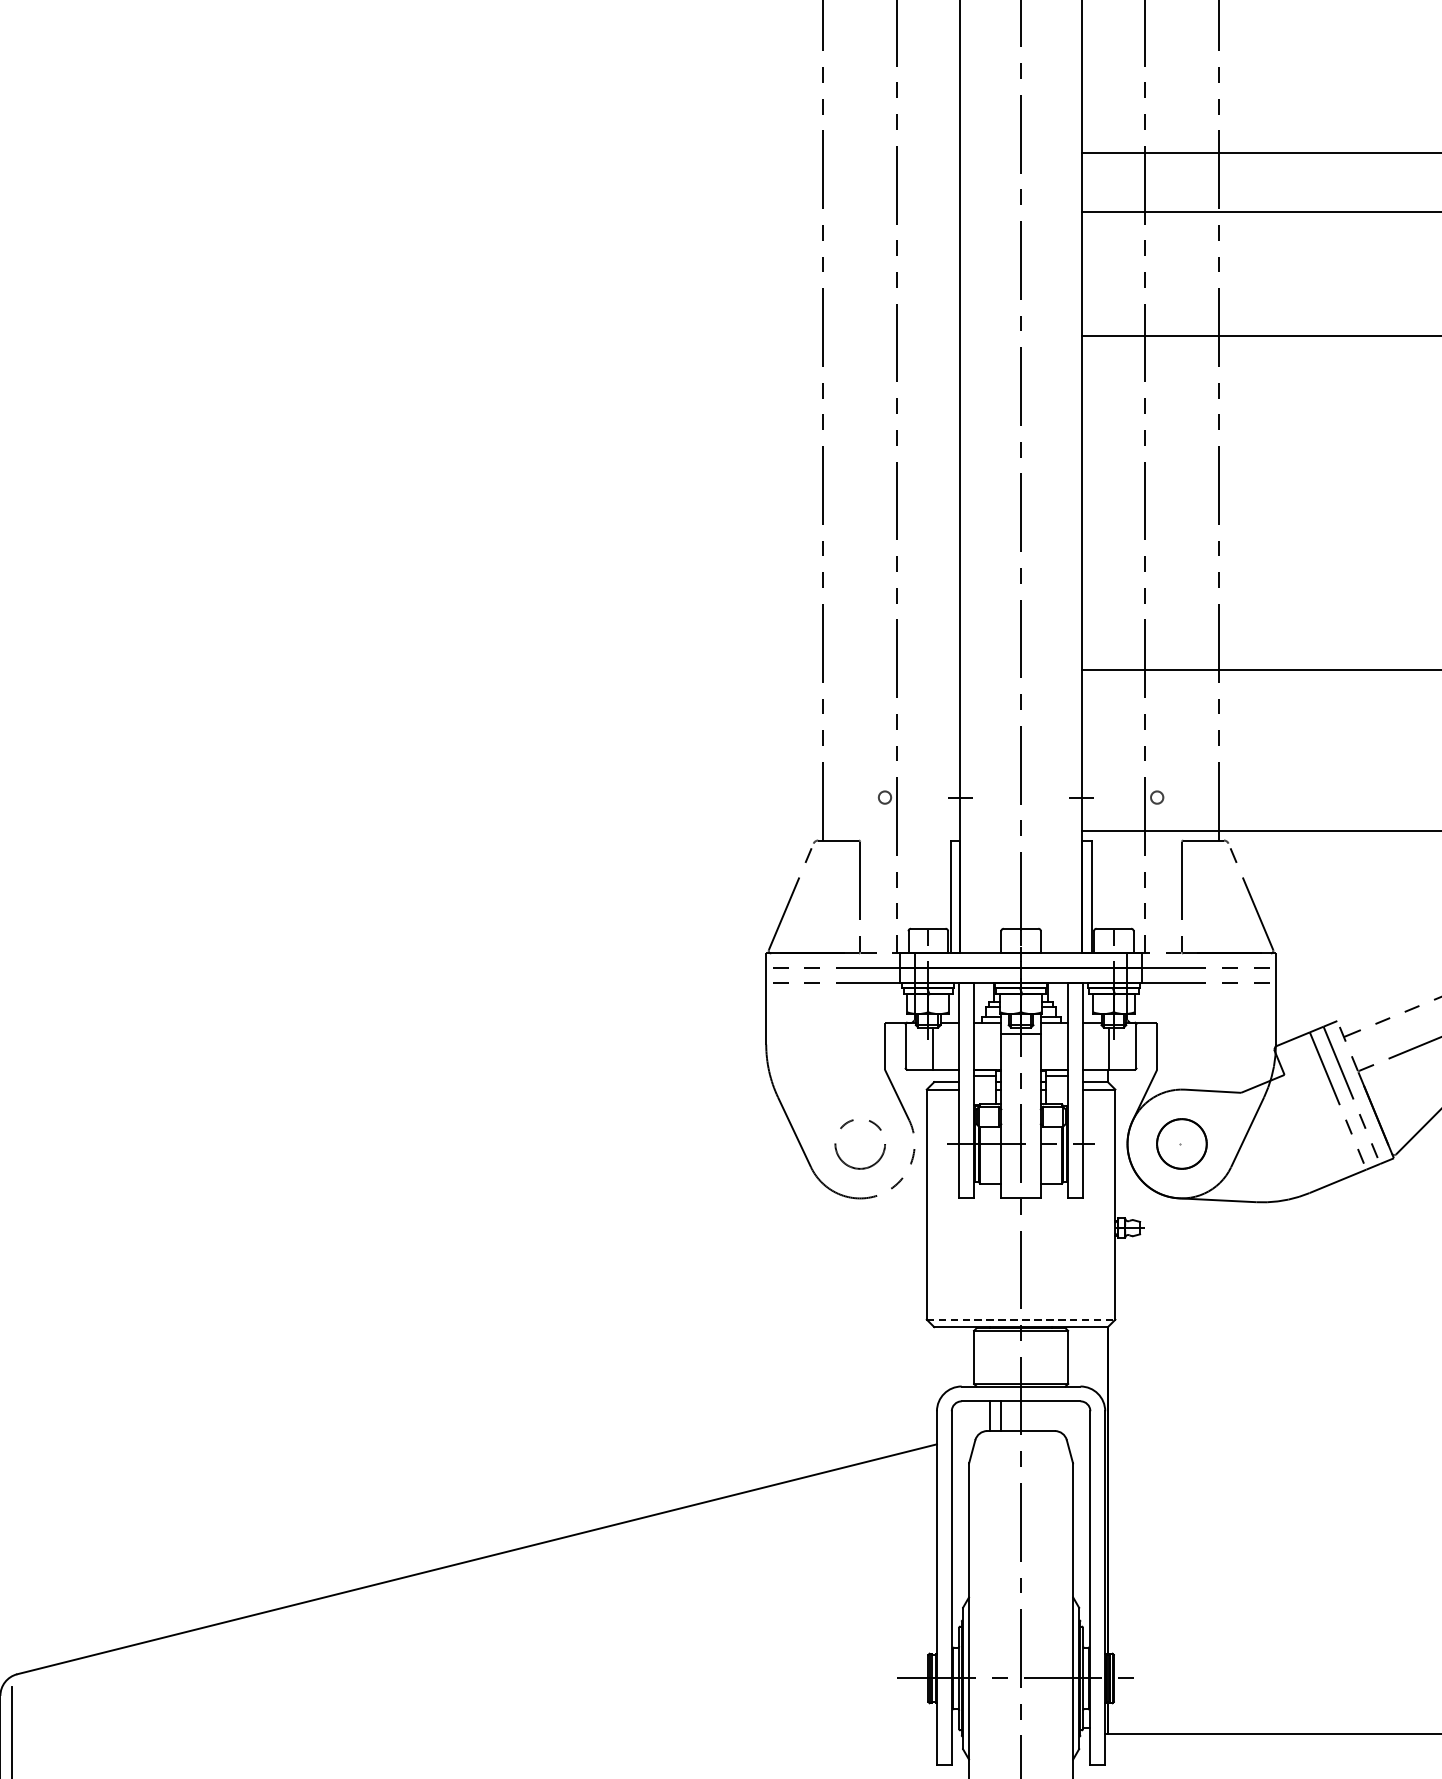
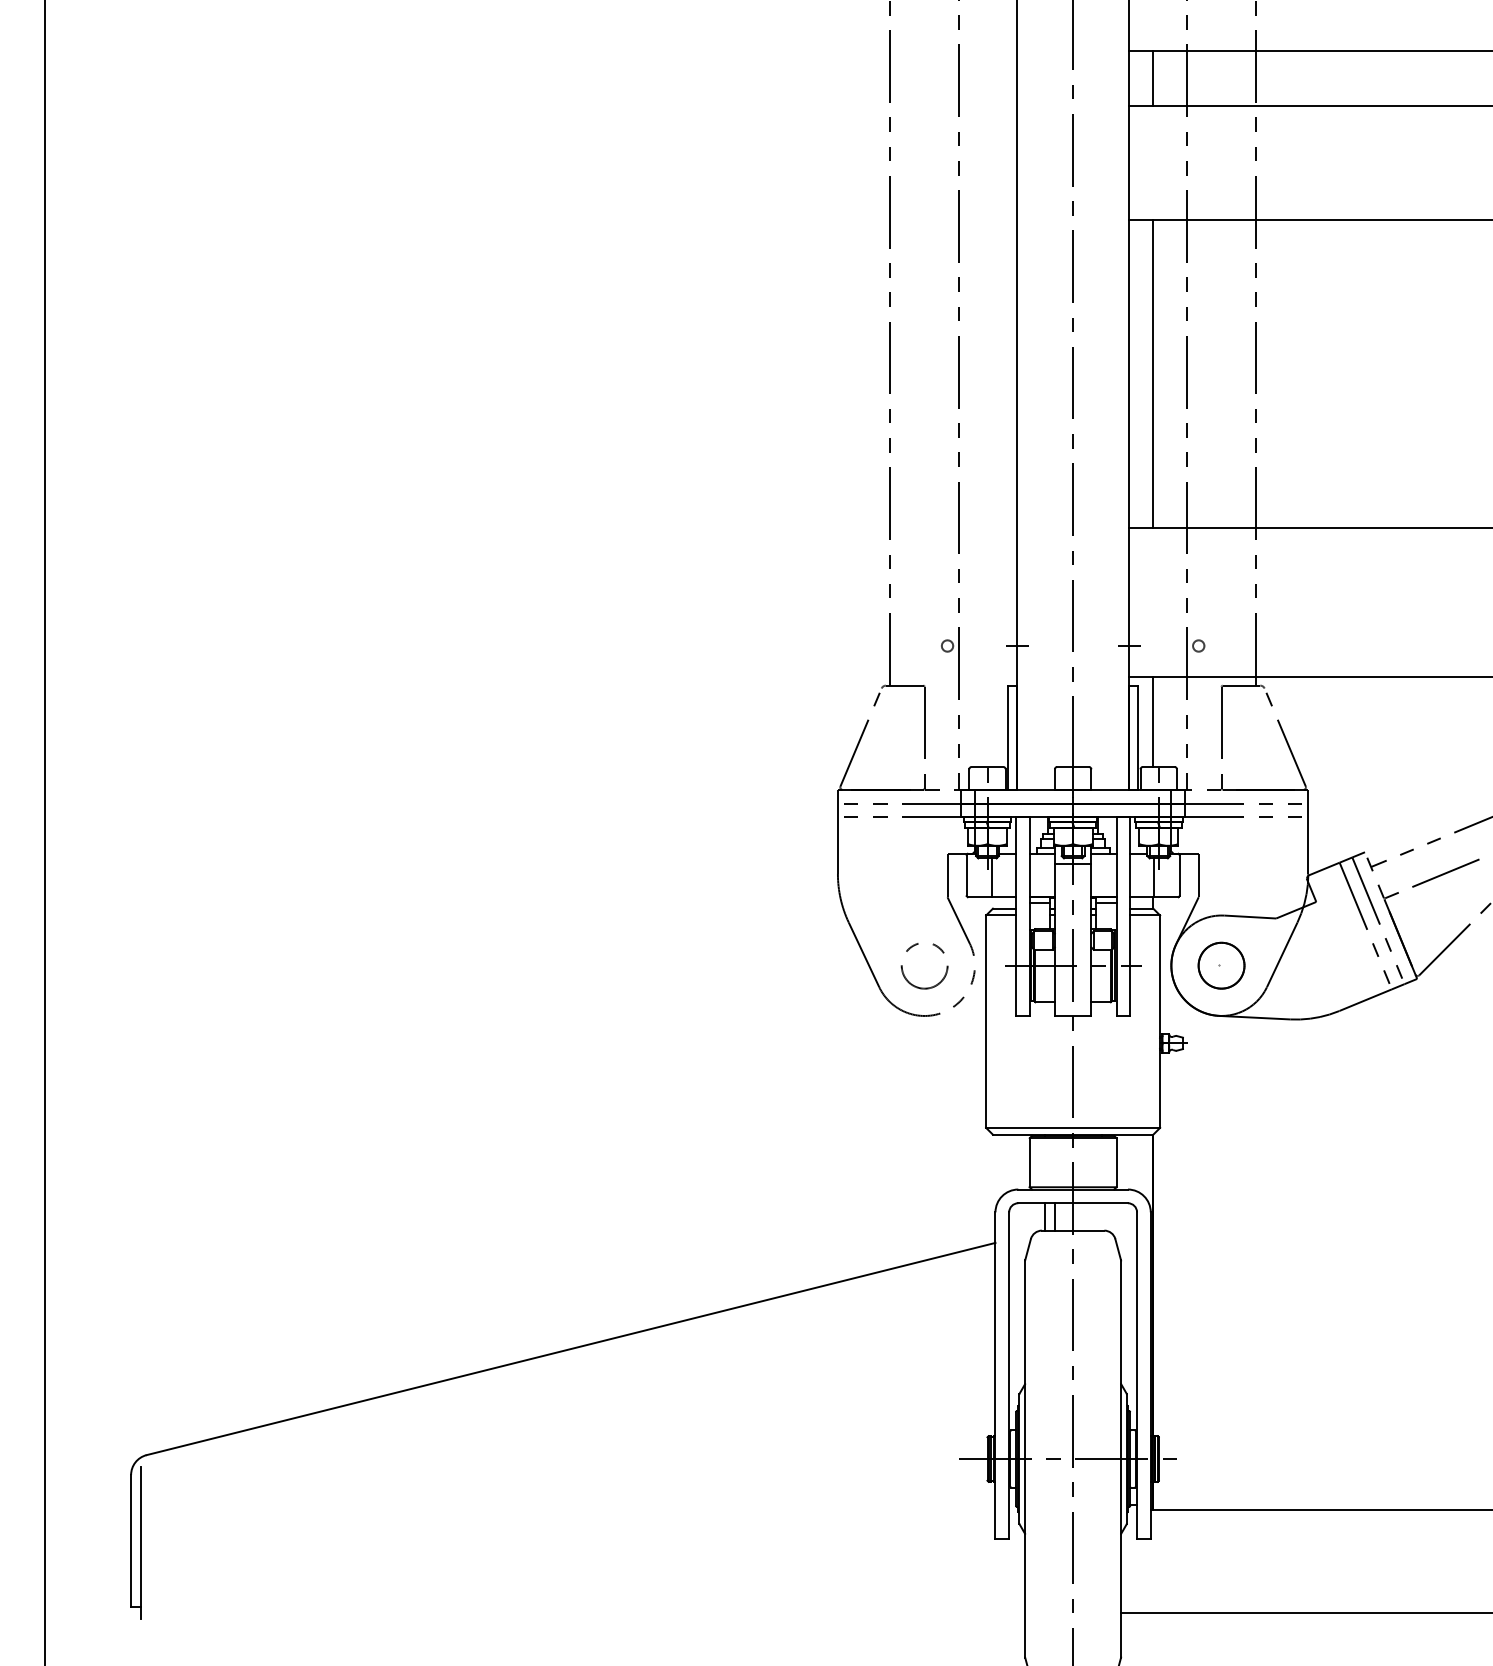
line: (1108, 182) -> (1153, 78), added
line: (1108, 503) -> (1153, 374), added
line: (1108, 879) -> (1153, 721), added
line: (1021, 1319) -> (1073, 1127), dashed -> solid

